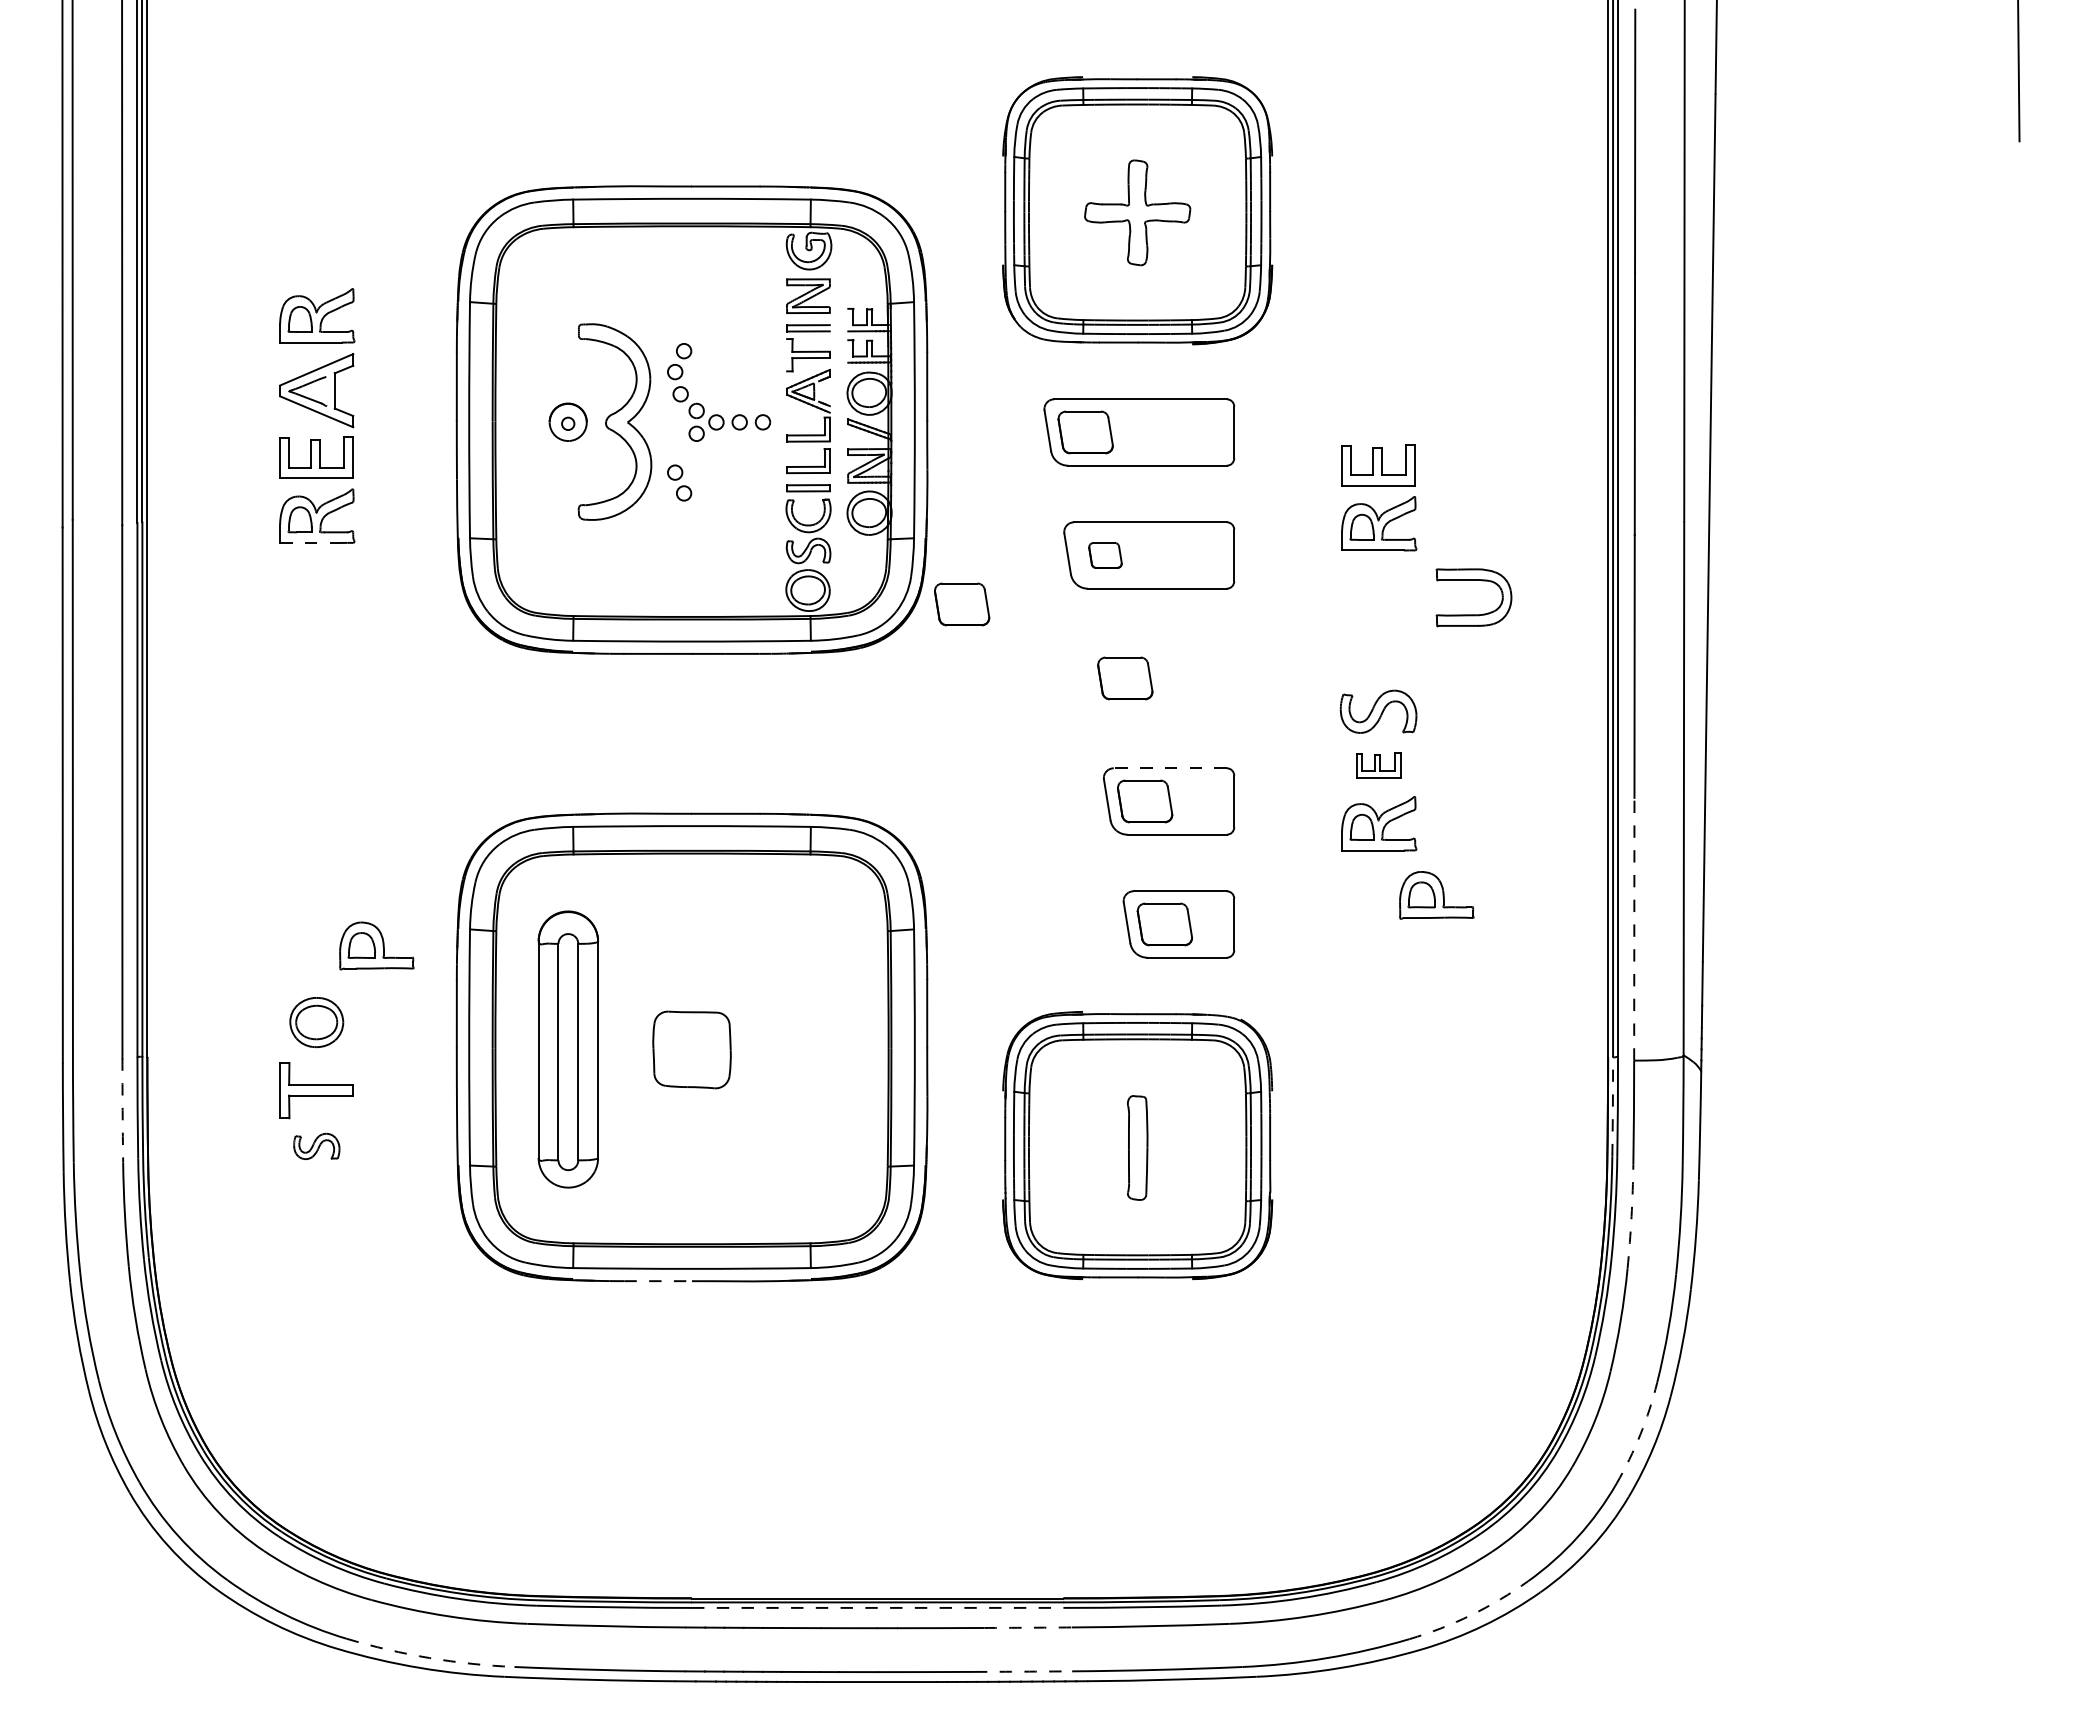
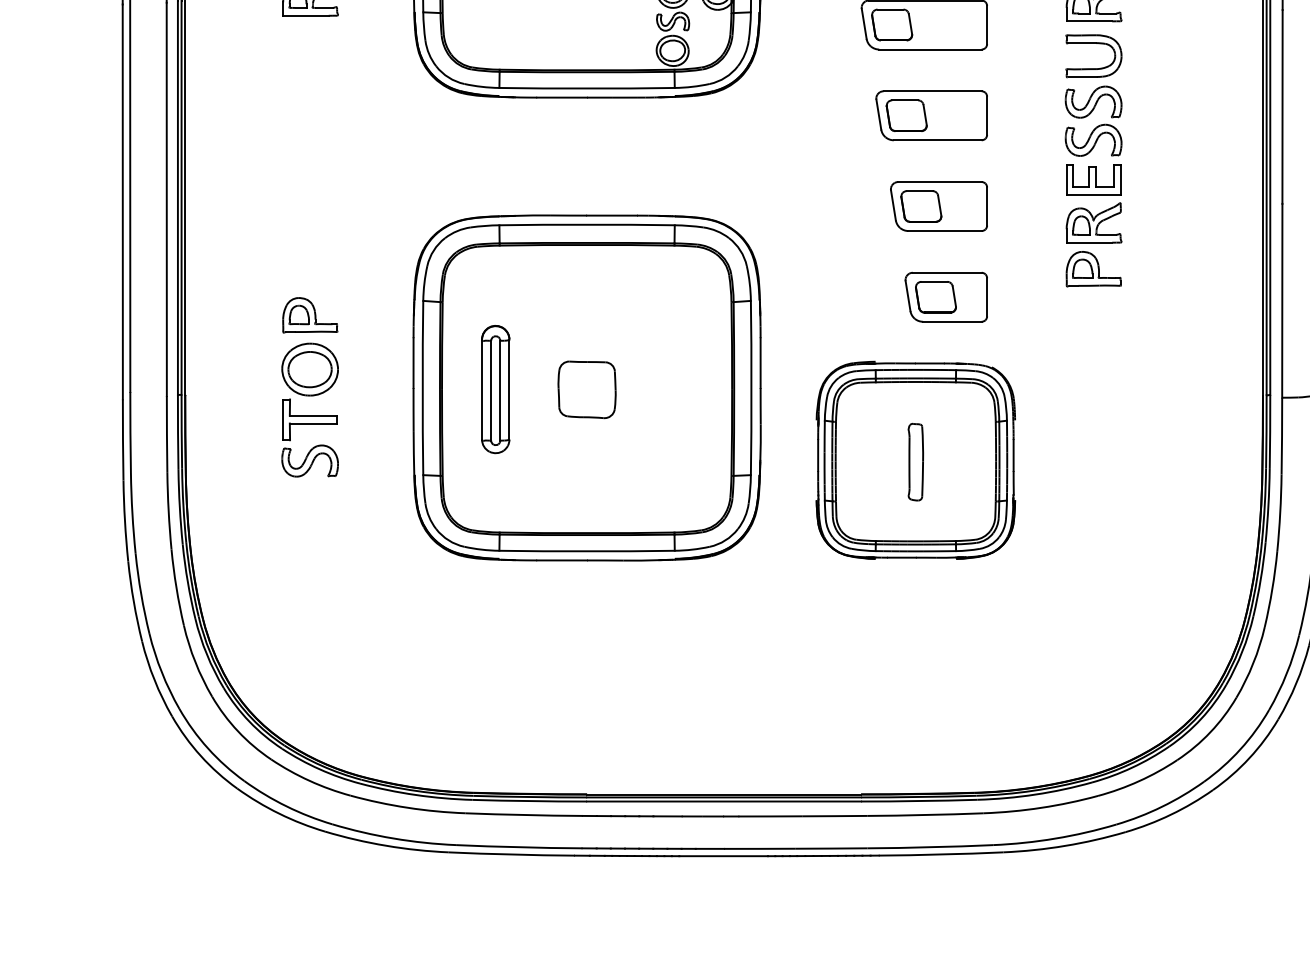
line: (310, 542) -> (305, 15), dashed -> solid
part: (1105, 555) -> (892, 25), size x1.67
part: (1473, 580) -> (1093, 43), moved
part: (962, 604) -> (786, 61), removed
part: (1378, 660) -> (1093, 102), added
part: (1159, 678) -> (931, 115), added
part: (1378, 765) -> (1093, 179), size x1.67
line: (1170, 768) -> (940, 182), dashed -> solid
part: (1436, 895) -> (1093, 269), moved
line: (1634, 928) -> (1282, 300), dashed -> solid
part: (376, 945) -> (310, 315), moved
part: (316, 1022) -> (310, 369), size x1.43
part: (567, 1049) -> (495, 389), size x0.62
arc: (1612, 1106) -> (1266, 431), dashed -> solid
arc: (122, 1110) -> (166, 434), dashed -> solid
part: (316, 1146) -> (310, 461), size x1.67
arc: (1631, 1216) -> (1280, 512), dashed -> solid
line: (658, 1281) -> (562, 560), dashed -> solid
arc: (1640, 1434) -> (1286, 673), dashed -> solid
line: (877, 1607) -> (723, 801), dashed -> solid
arc: (1471, 1615) -> (1162, 807), dashed -> solid
arc: (1028, 1627) -> (835, 815), dashed -> solid
arc: (429, 1658) -> (393, 838), dashed -> solid
arc: (1023, 1671) -> (831, 848), dashed -> solid

